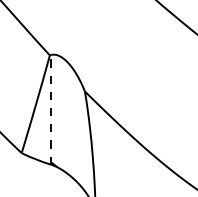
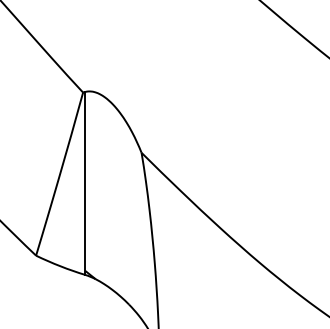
line: (51, 109) -> (85, 182), dashed -> solid

